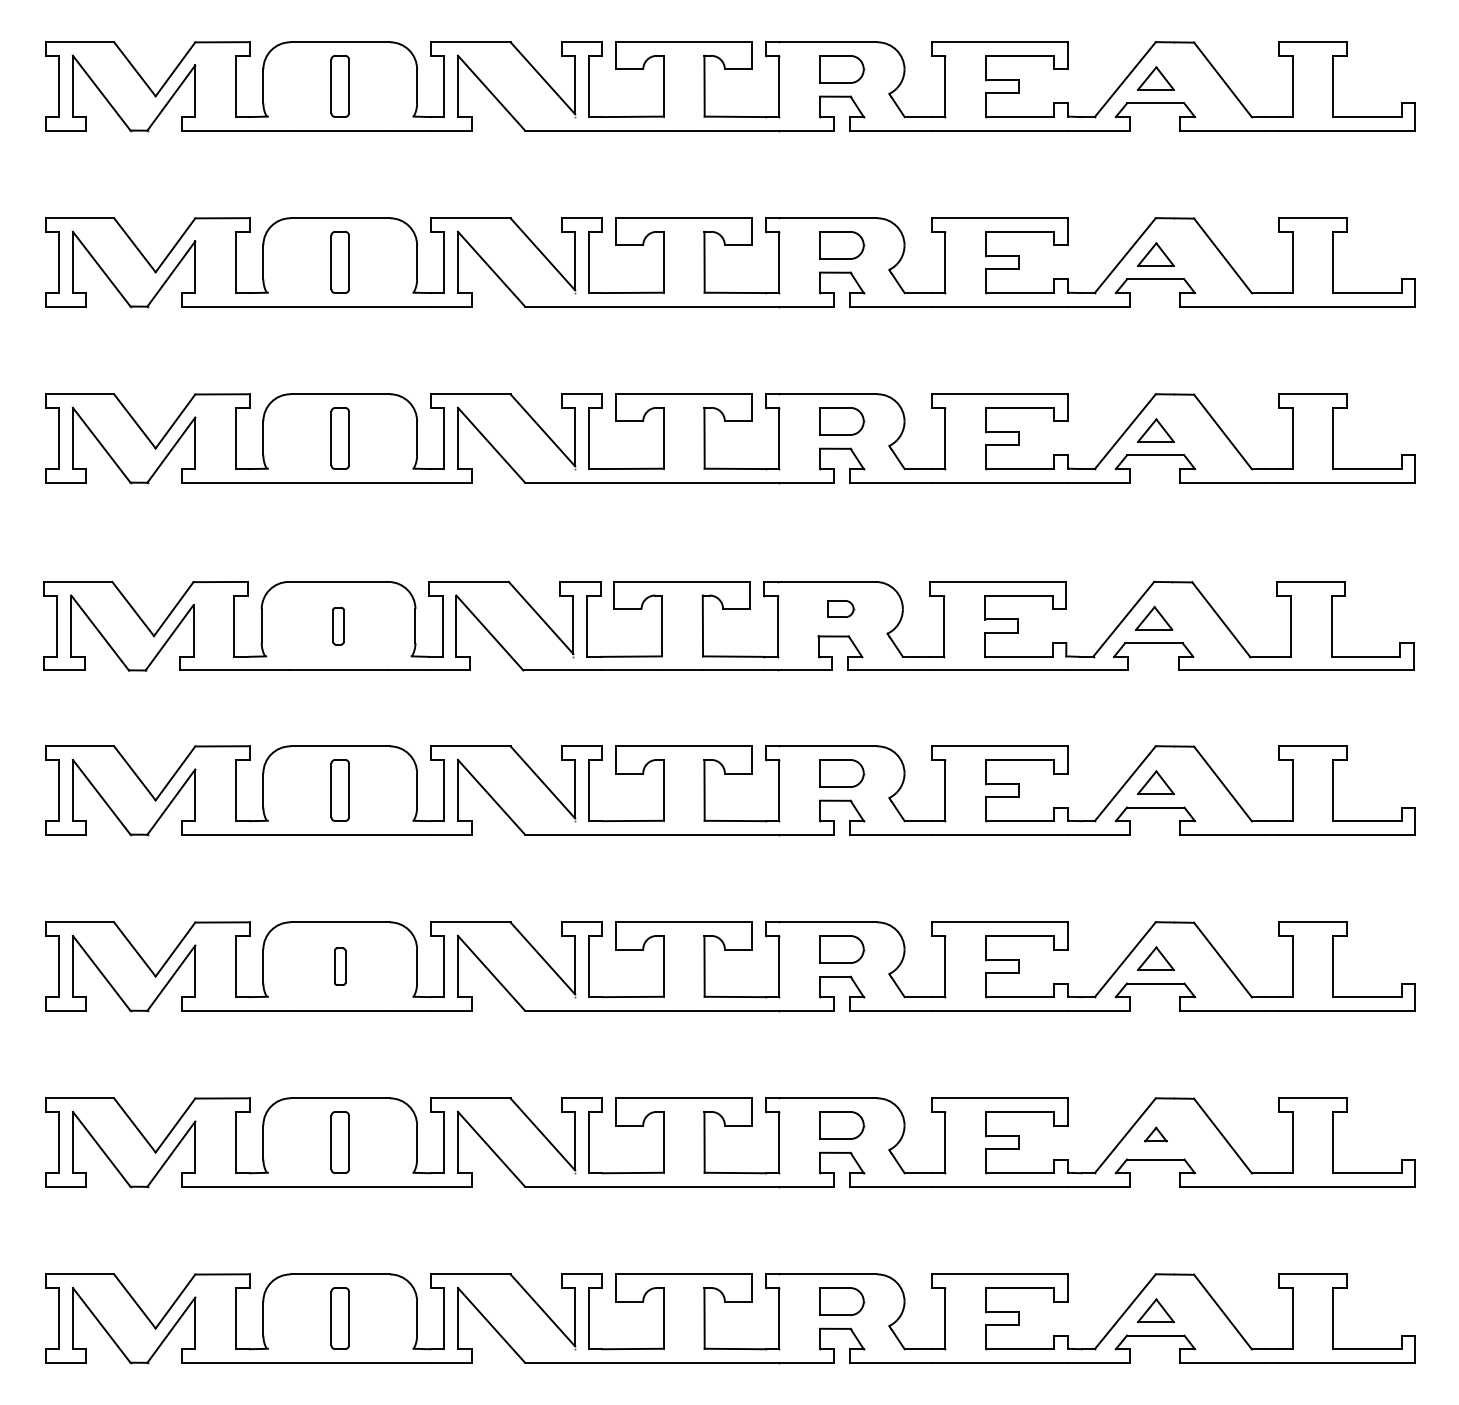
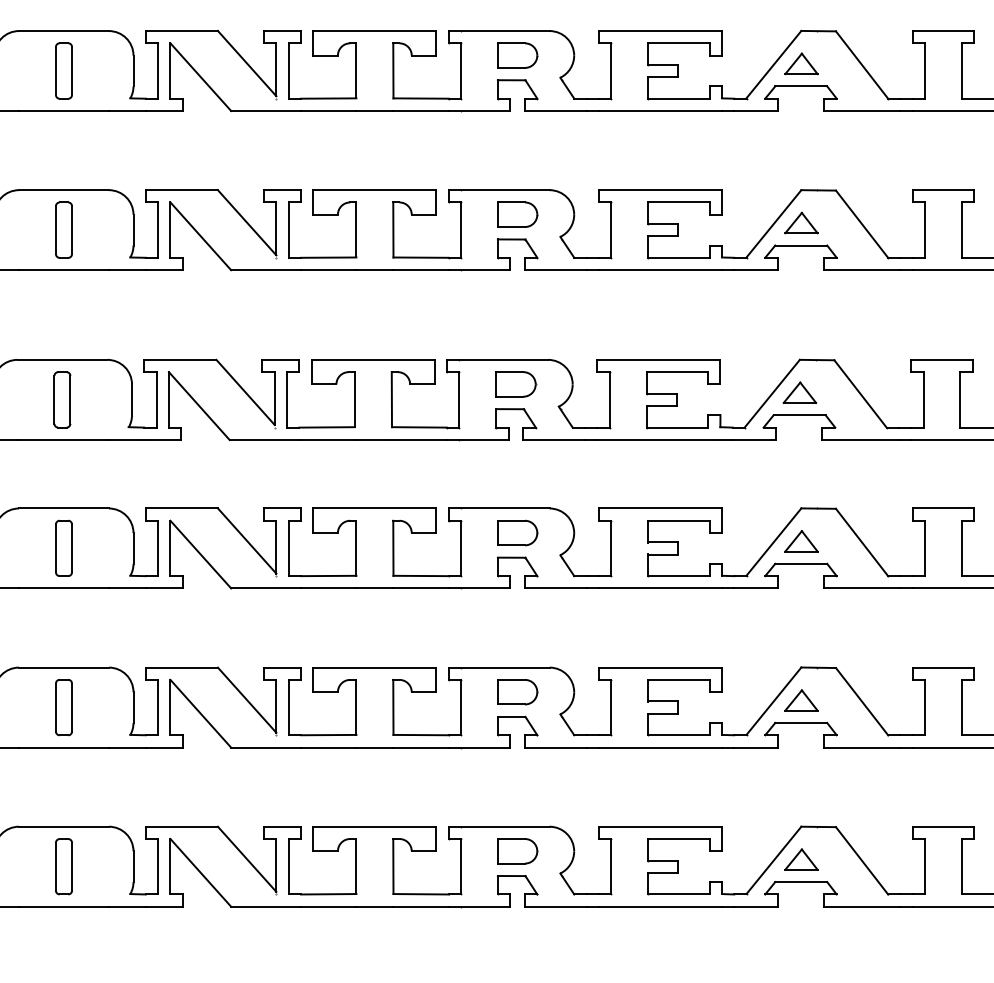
part: (840, 608) -> (516, 383), size x1.67
part: (338, 625) -> (62, 399), size x1.67
part: (339, 966) -> (63, 707), size x1.67
part: (1155, 1134) -> (801, 859), size x1.67

